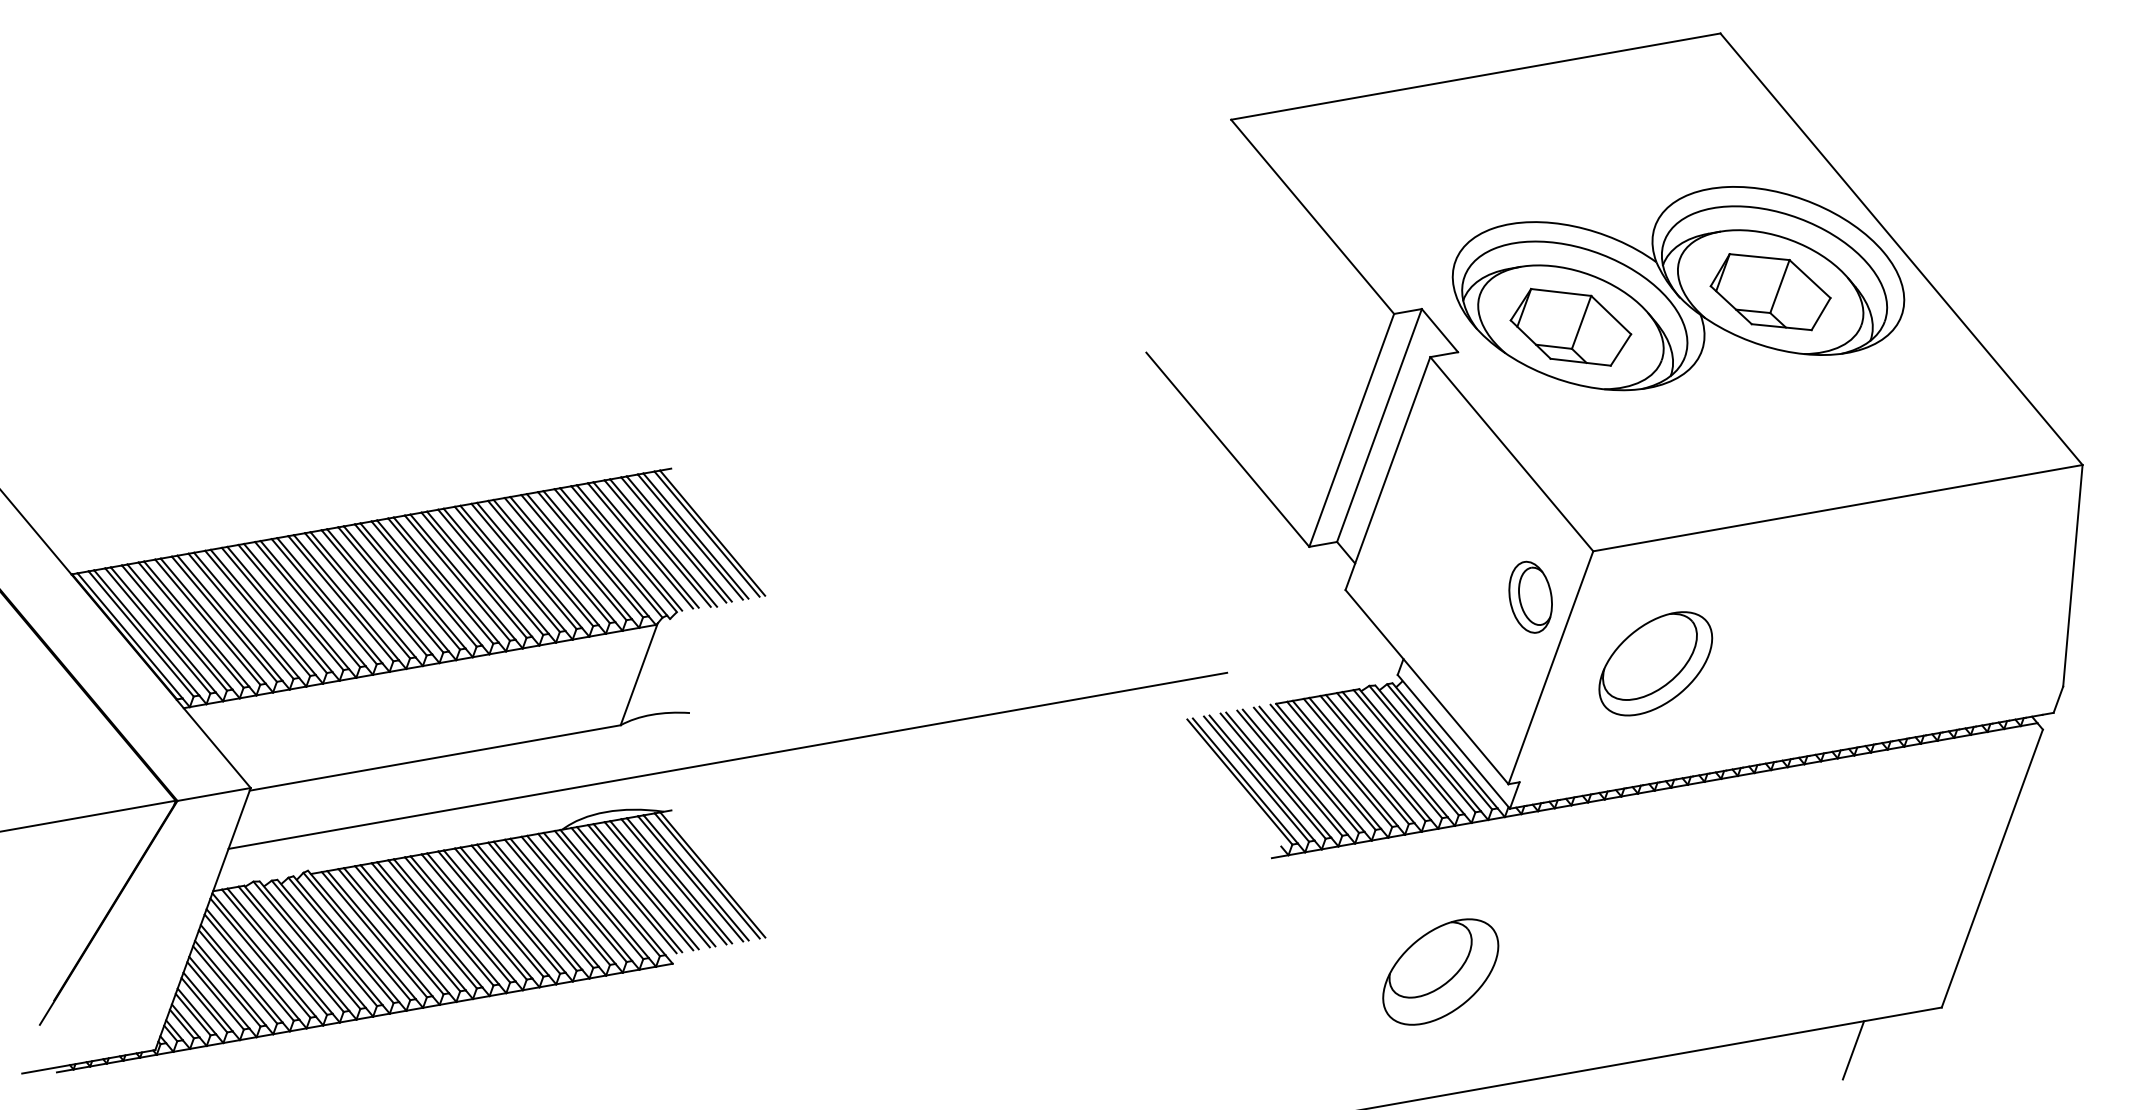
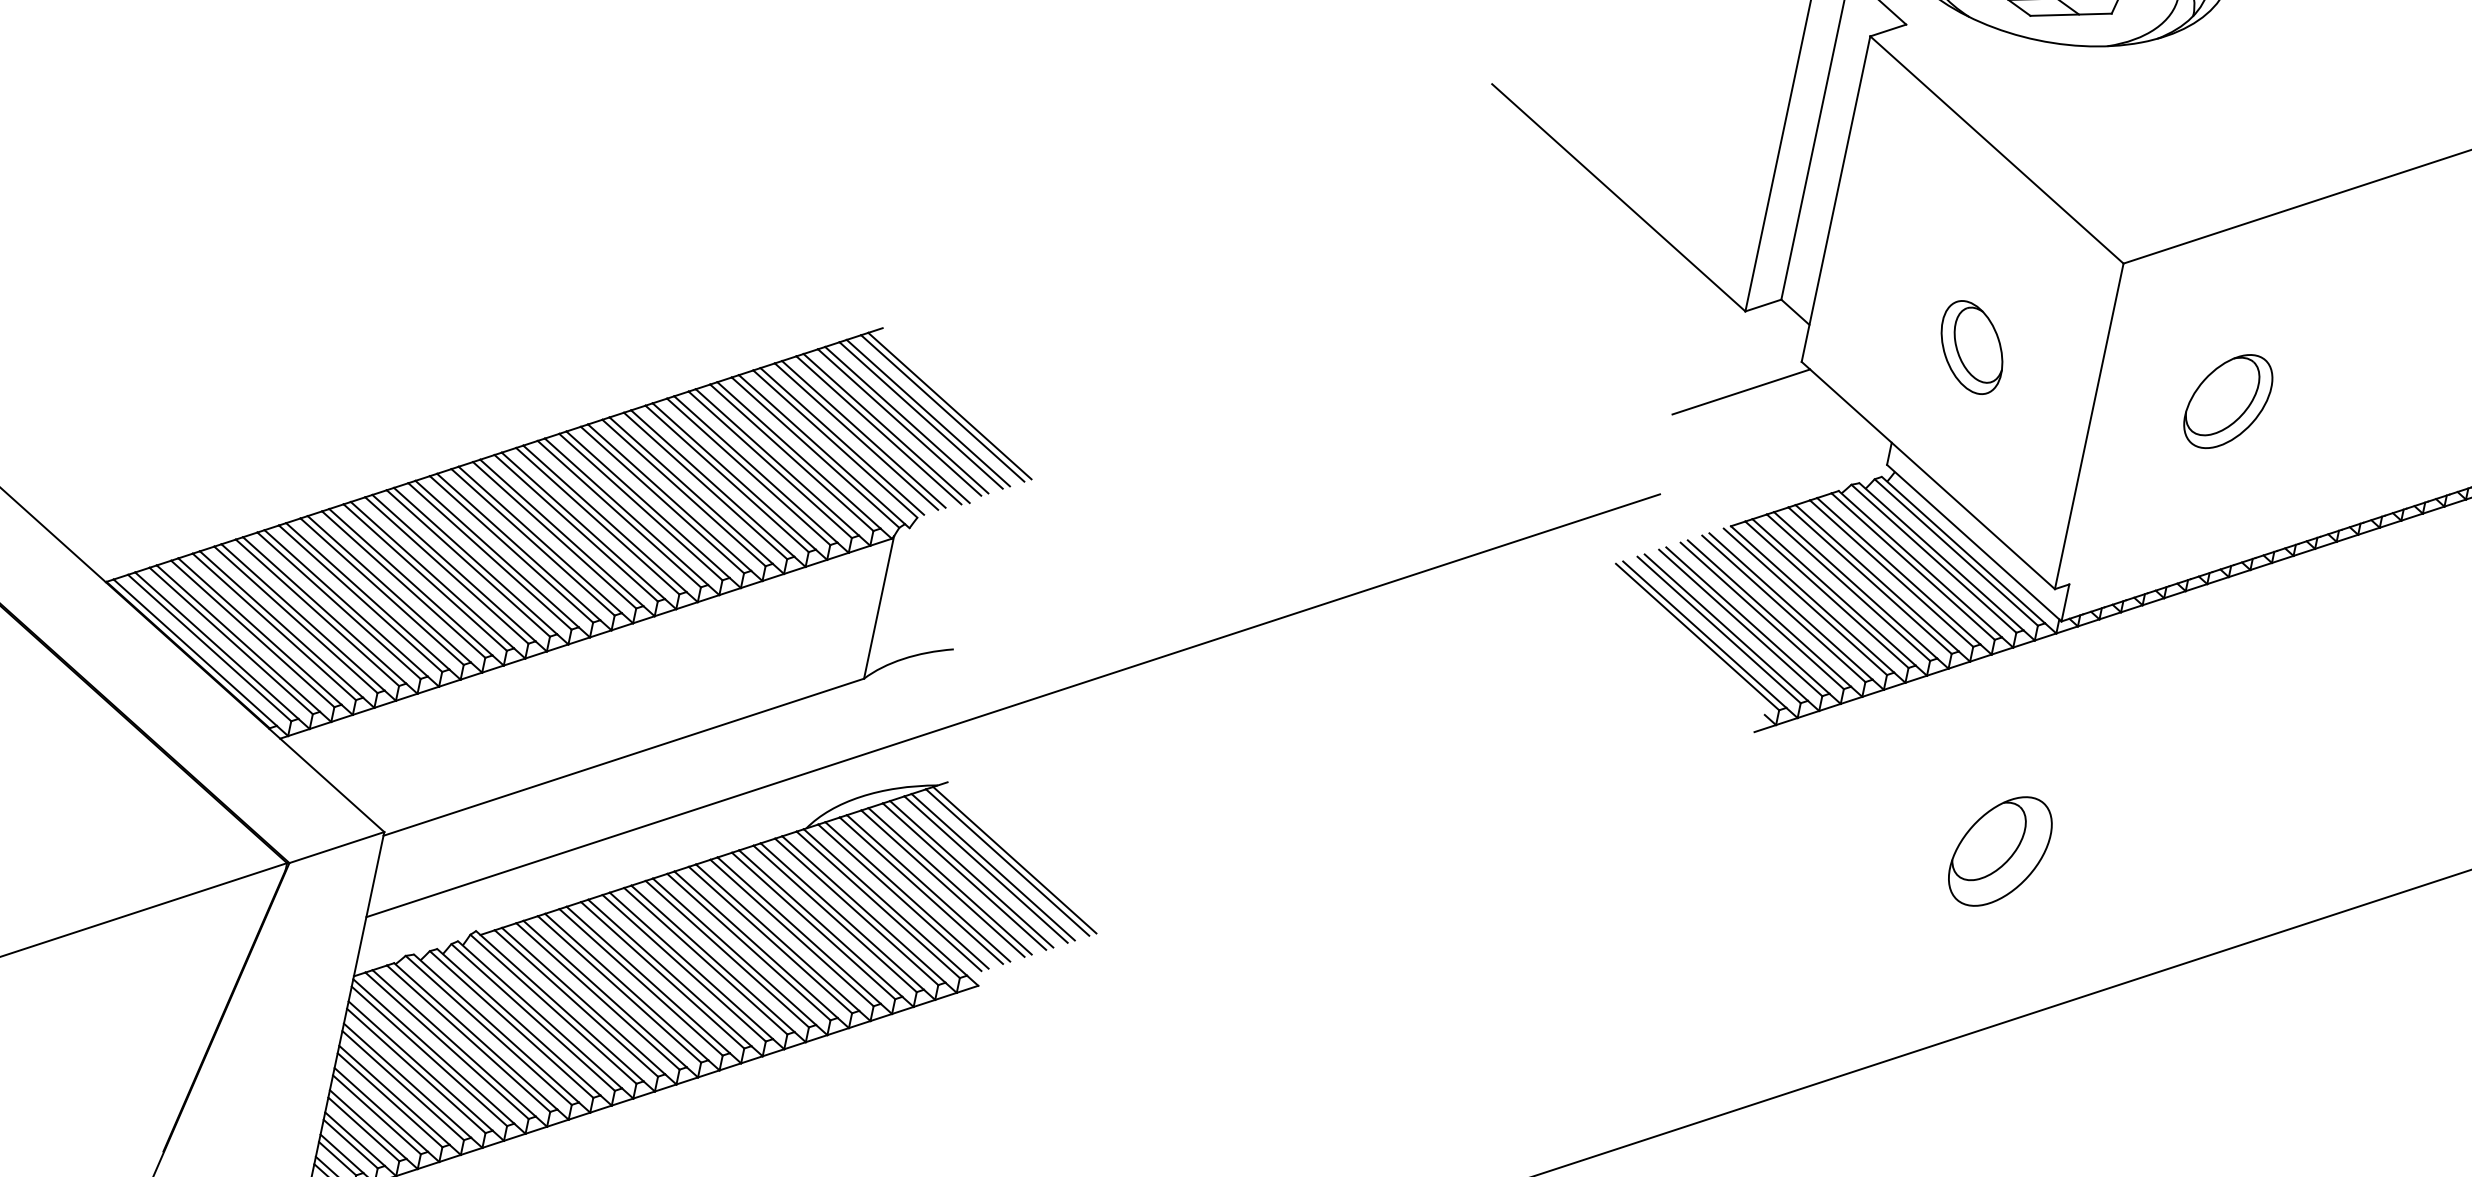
part: (1530, 596) -> (1971, 346), moved
line: (1297, 605) -> (1740, 391), added
part: (1656, 664) -> (2228, 402), size x0.62
part: (1440, 971) -> (2000, 850), size x0.71

